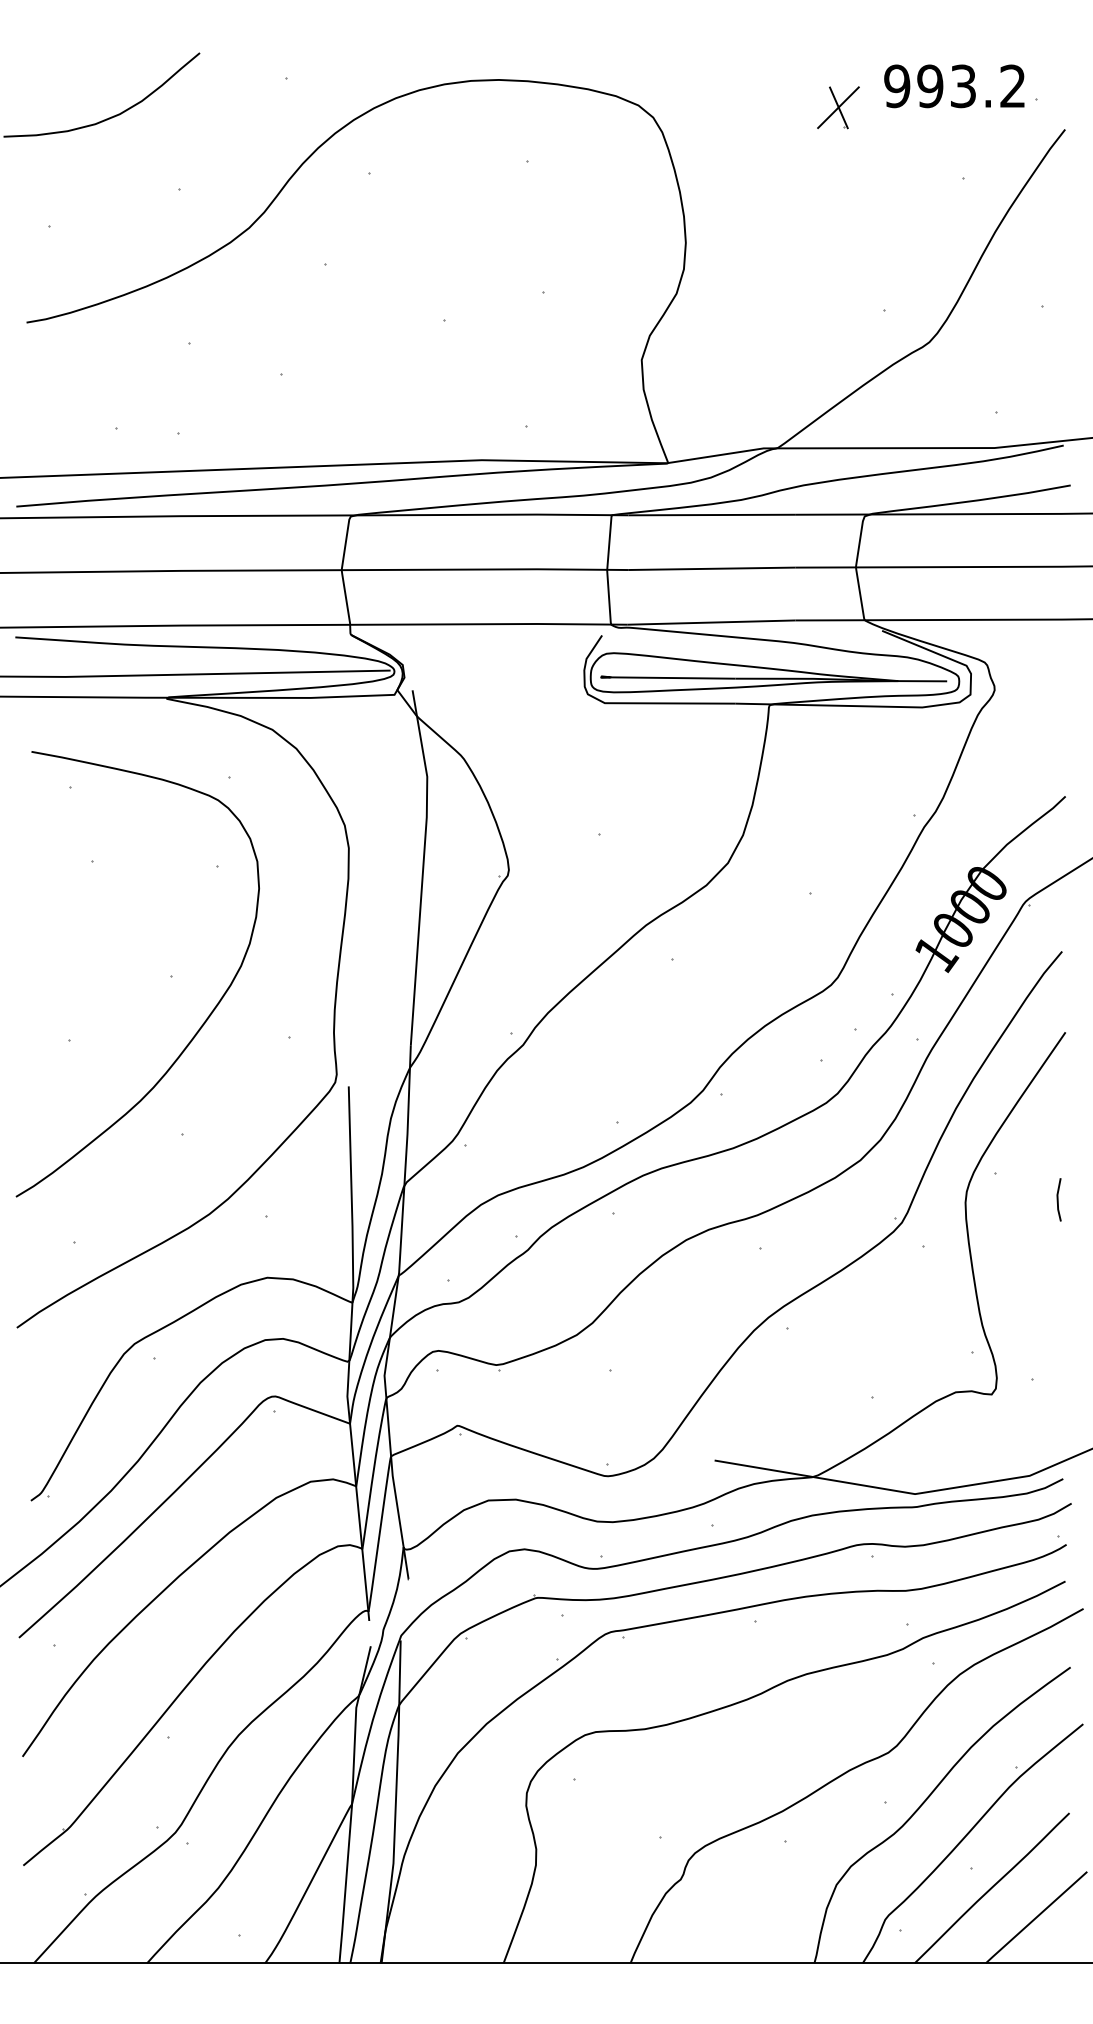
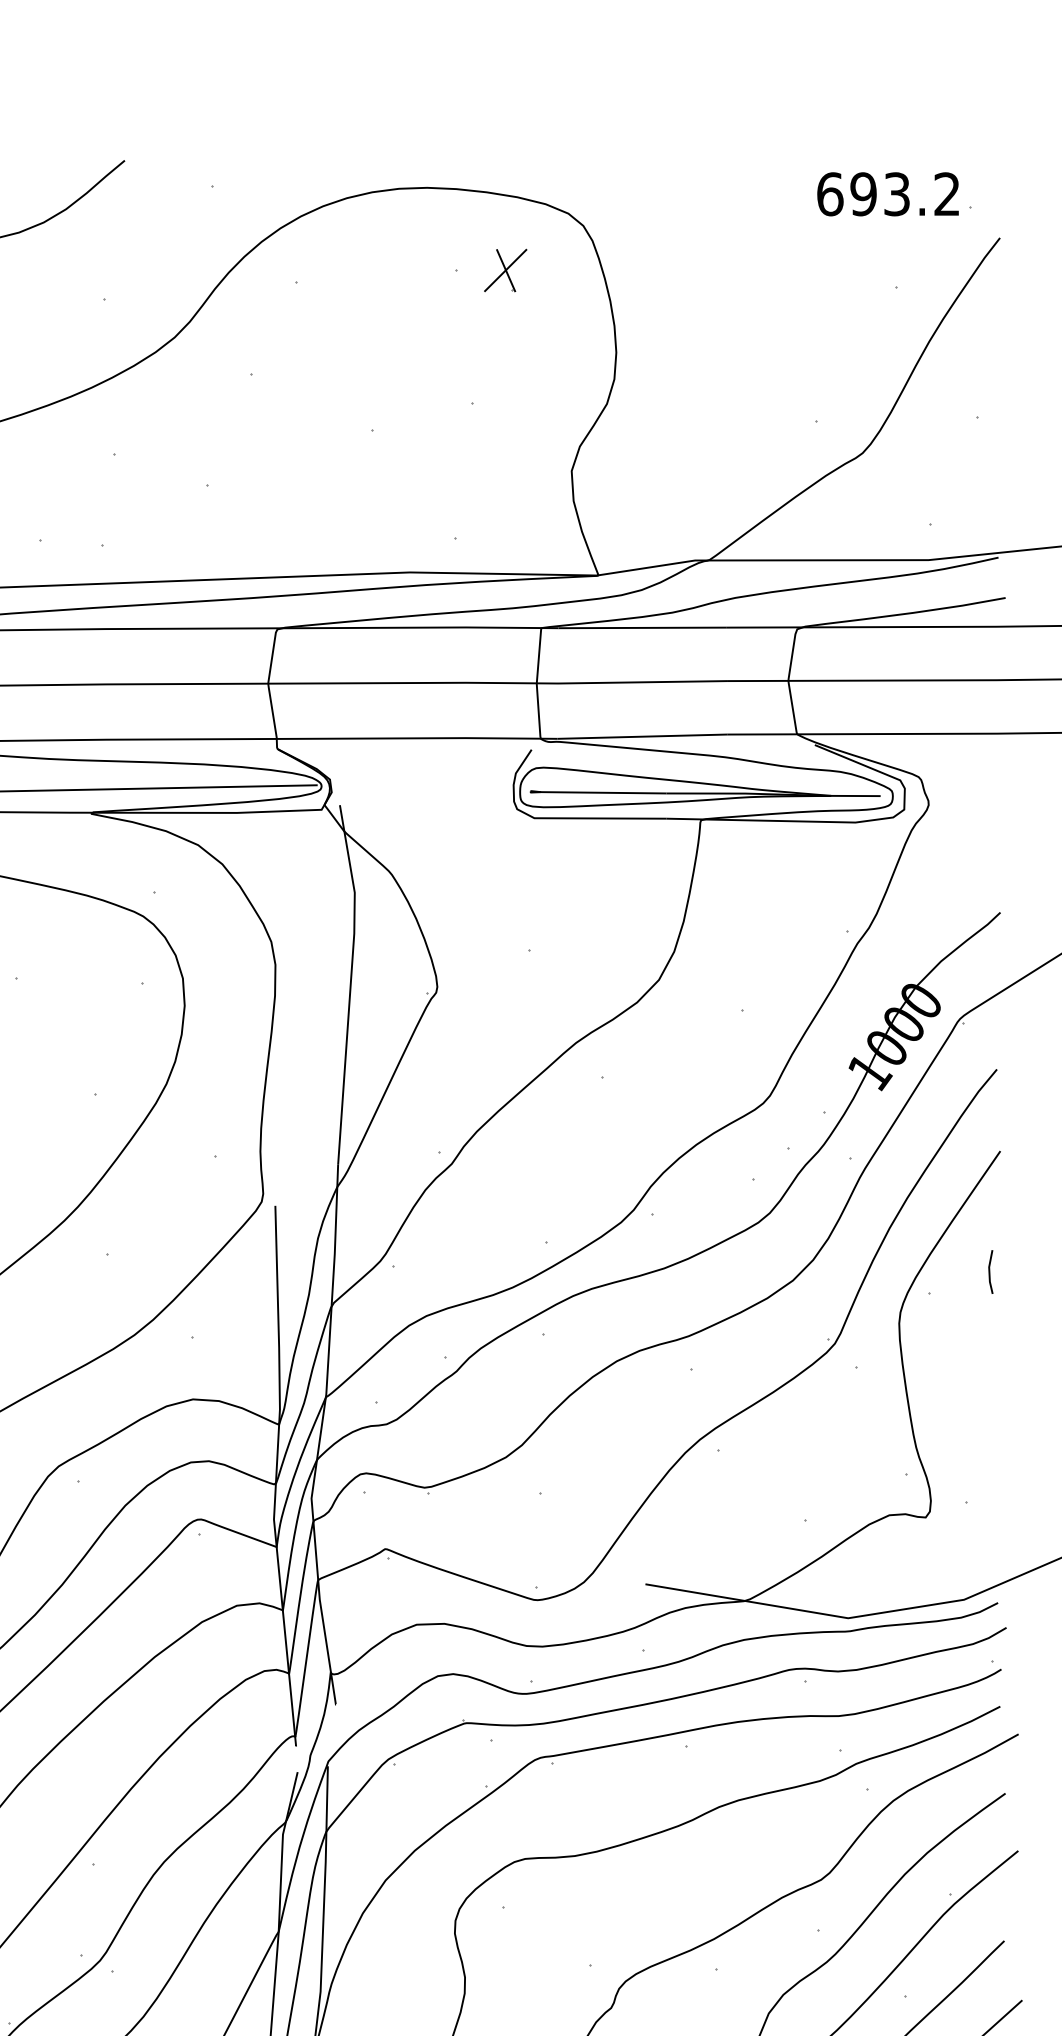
text: (897, 86) -> (830, 194), 993.2 -> 693.2
part: (838, 107) -> (505, 270), moved
line: (1058, 1199) -> (990, 1271), moved

